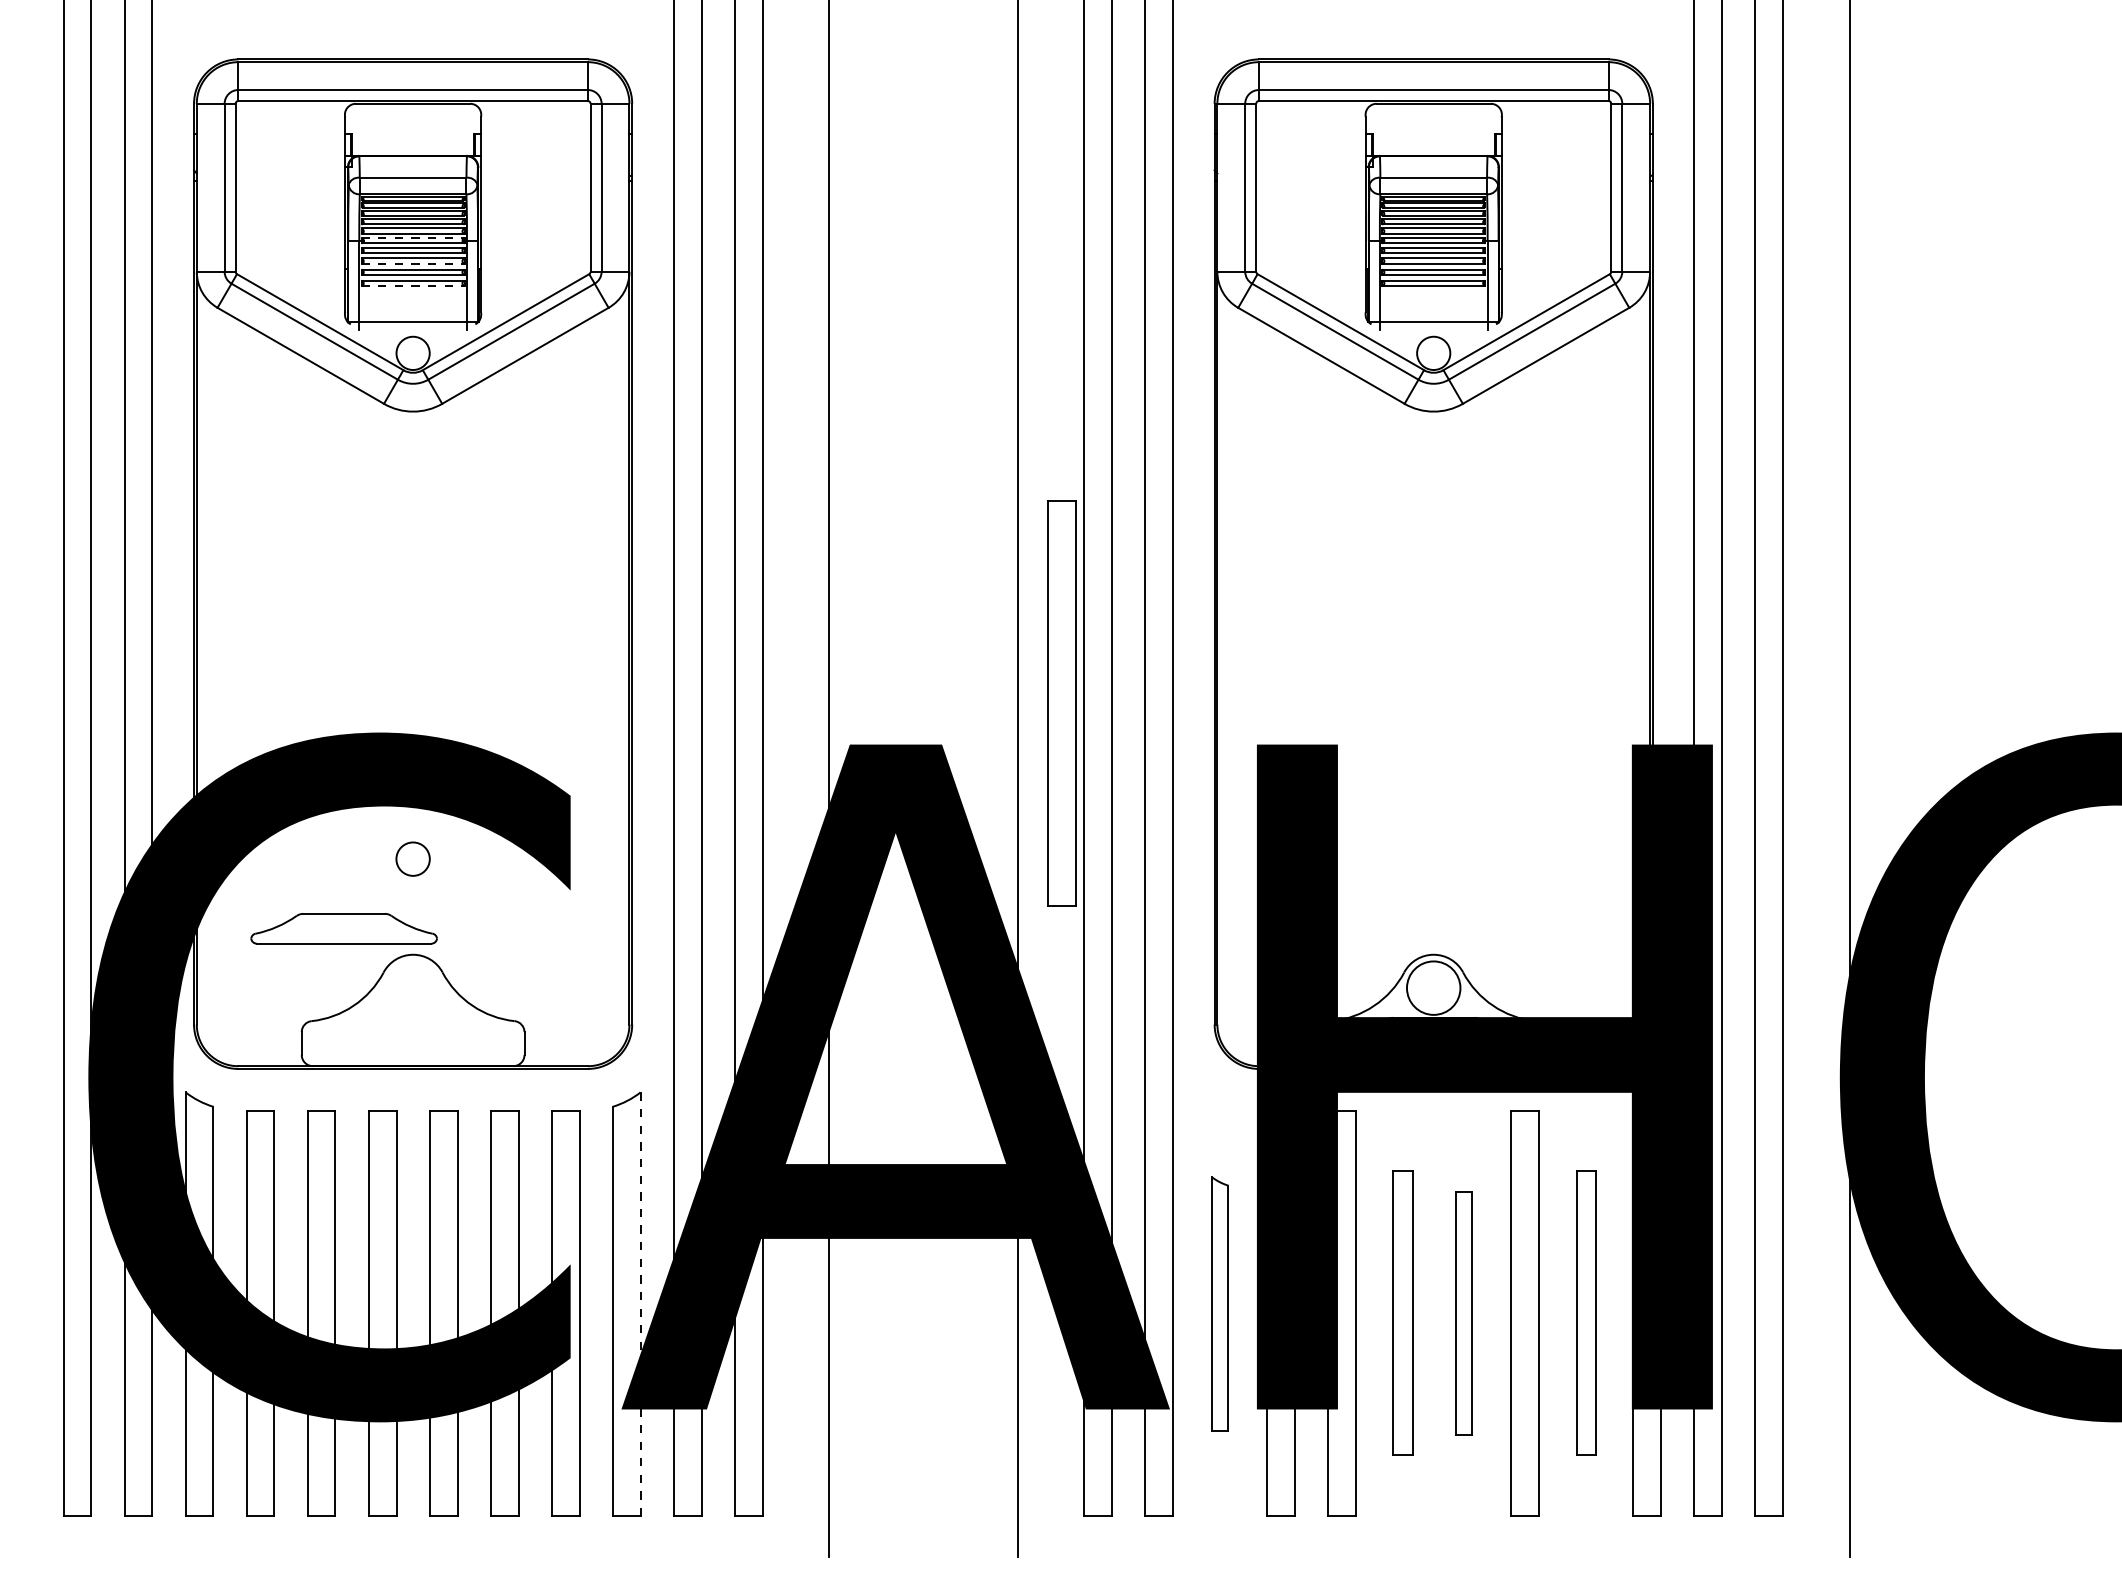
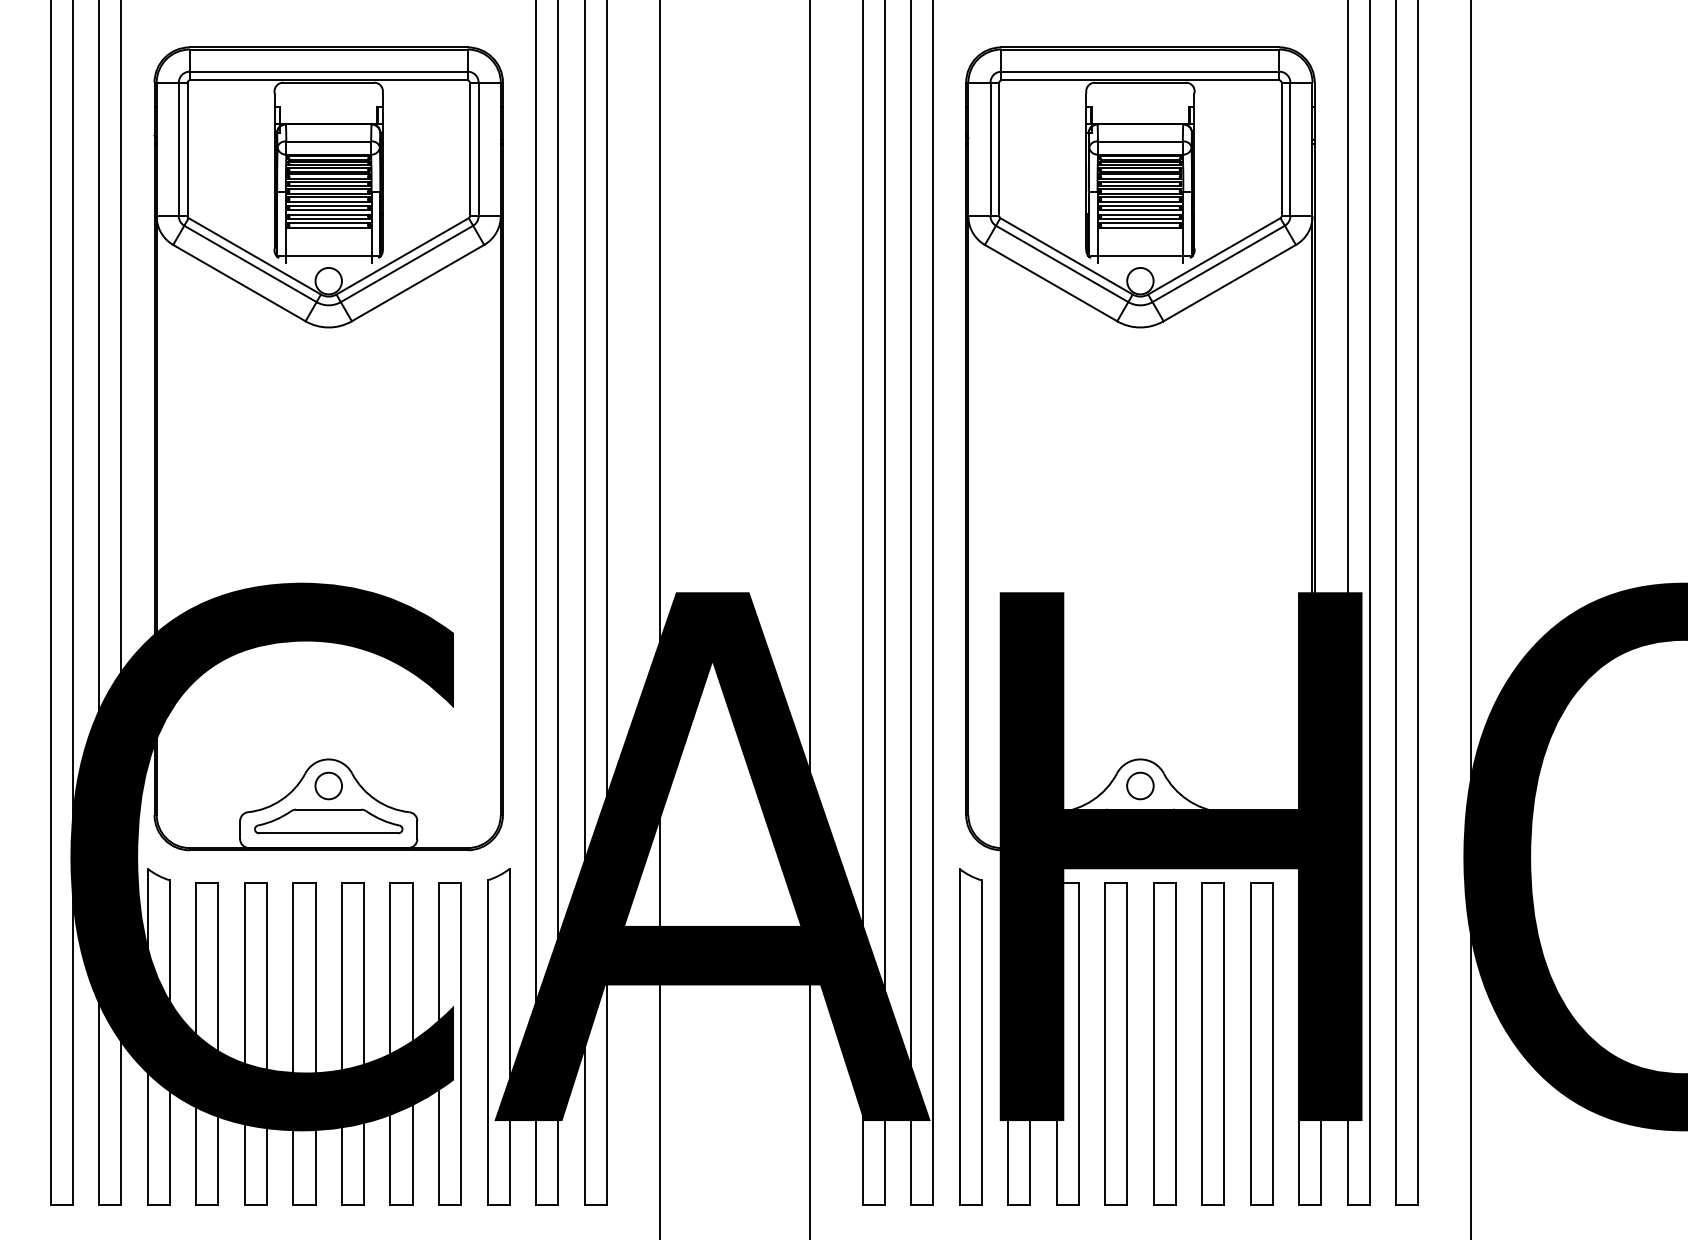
line: (413, 238) -> (329, 189), dashed -> solid
line: (413, 263) -> (329, 209), dashed -> solid
line: (413, 286) -> (329, 227), dashed -> solid
part: (1061, 703) -> (844, 559), removed
circle: (412, 858) -> (328, 785), moved
part: (343, 928) -> (328, 821), moved
circle: (1433, 987) -> (1140, 785), size x0.62
line: (640, 1303) -> (509, 1036), dashed -> solid
part: (1219, 1303) -> (970, 1036), size x1.67
part: (1402, 1313) -> (1115, 1044), size x1.43
part: (1463, 1313) -> (1164, 1044), size x1.67
part: (1585, 1313) -> (1261, 1044), size x1.43

